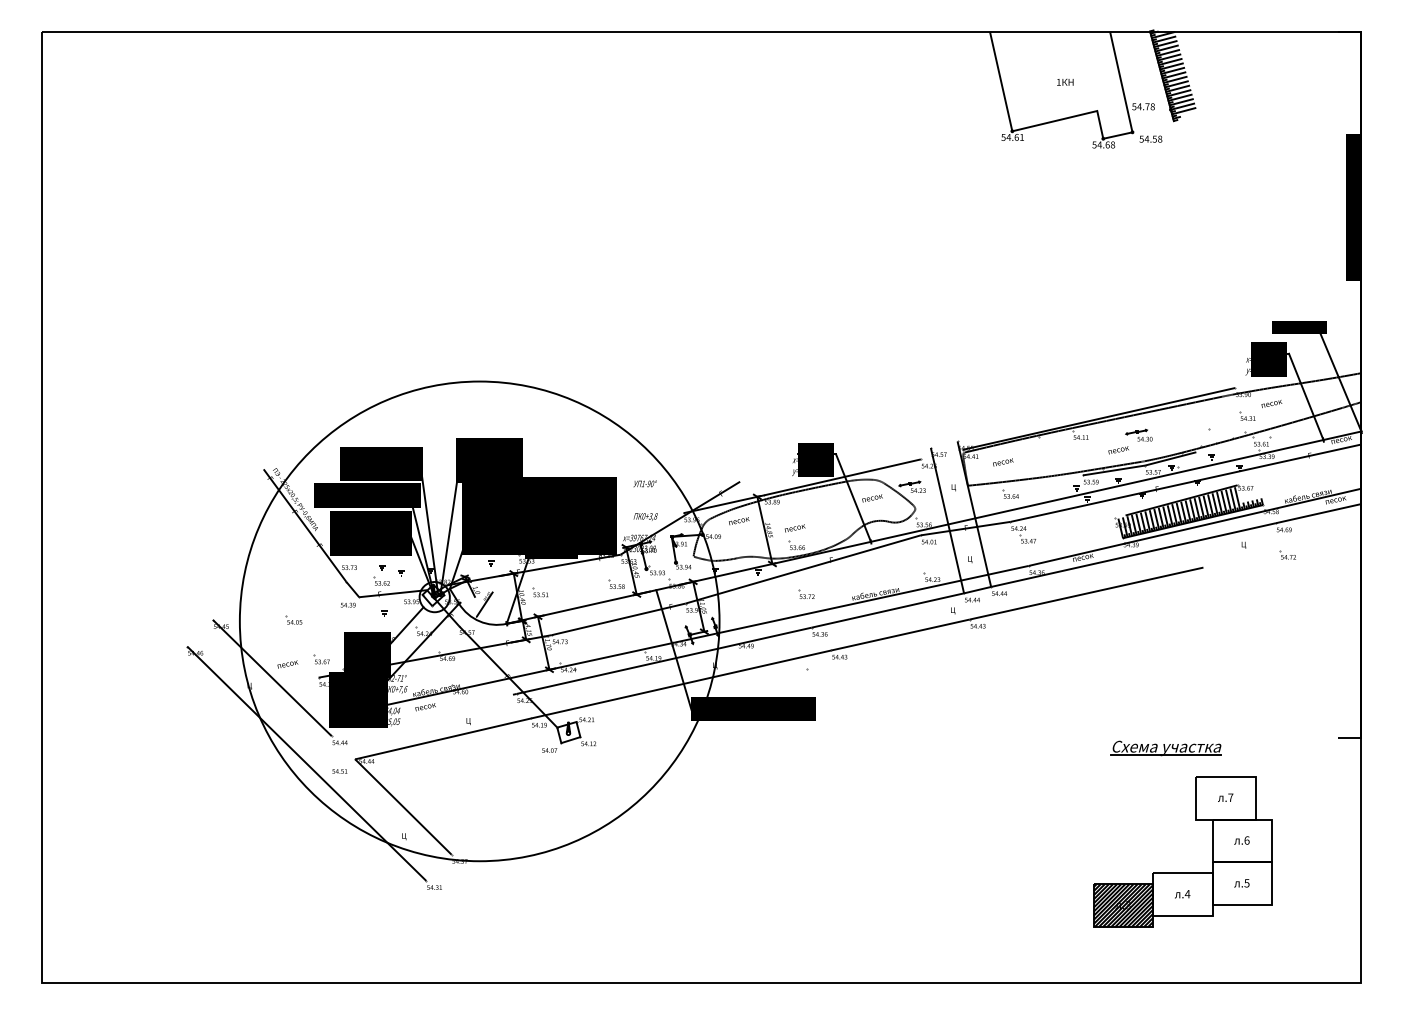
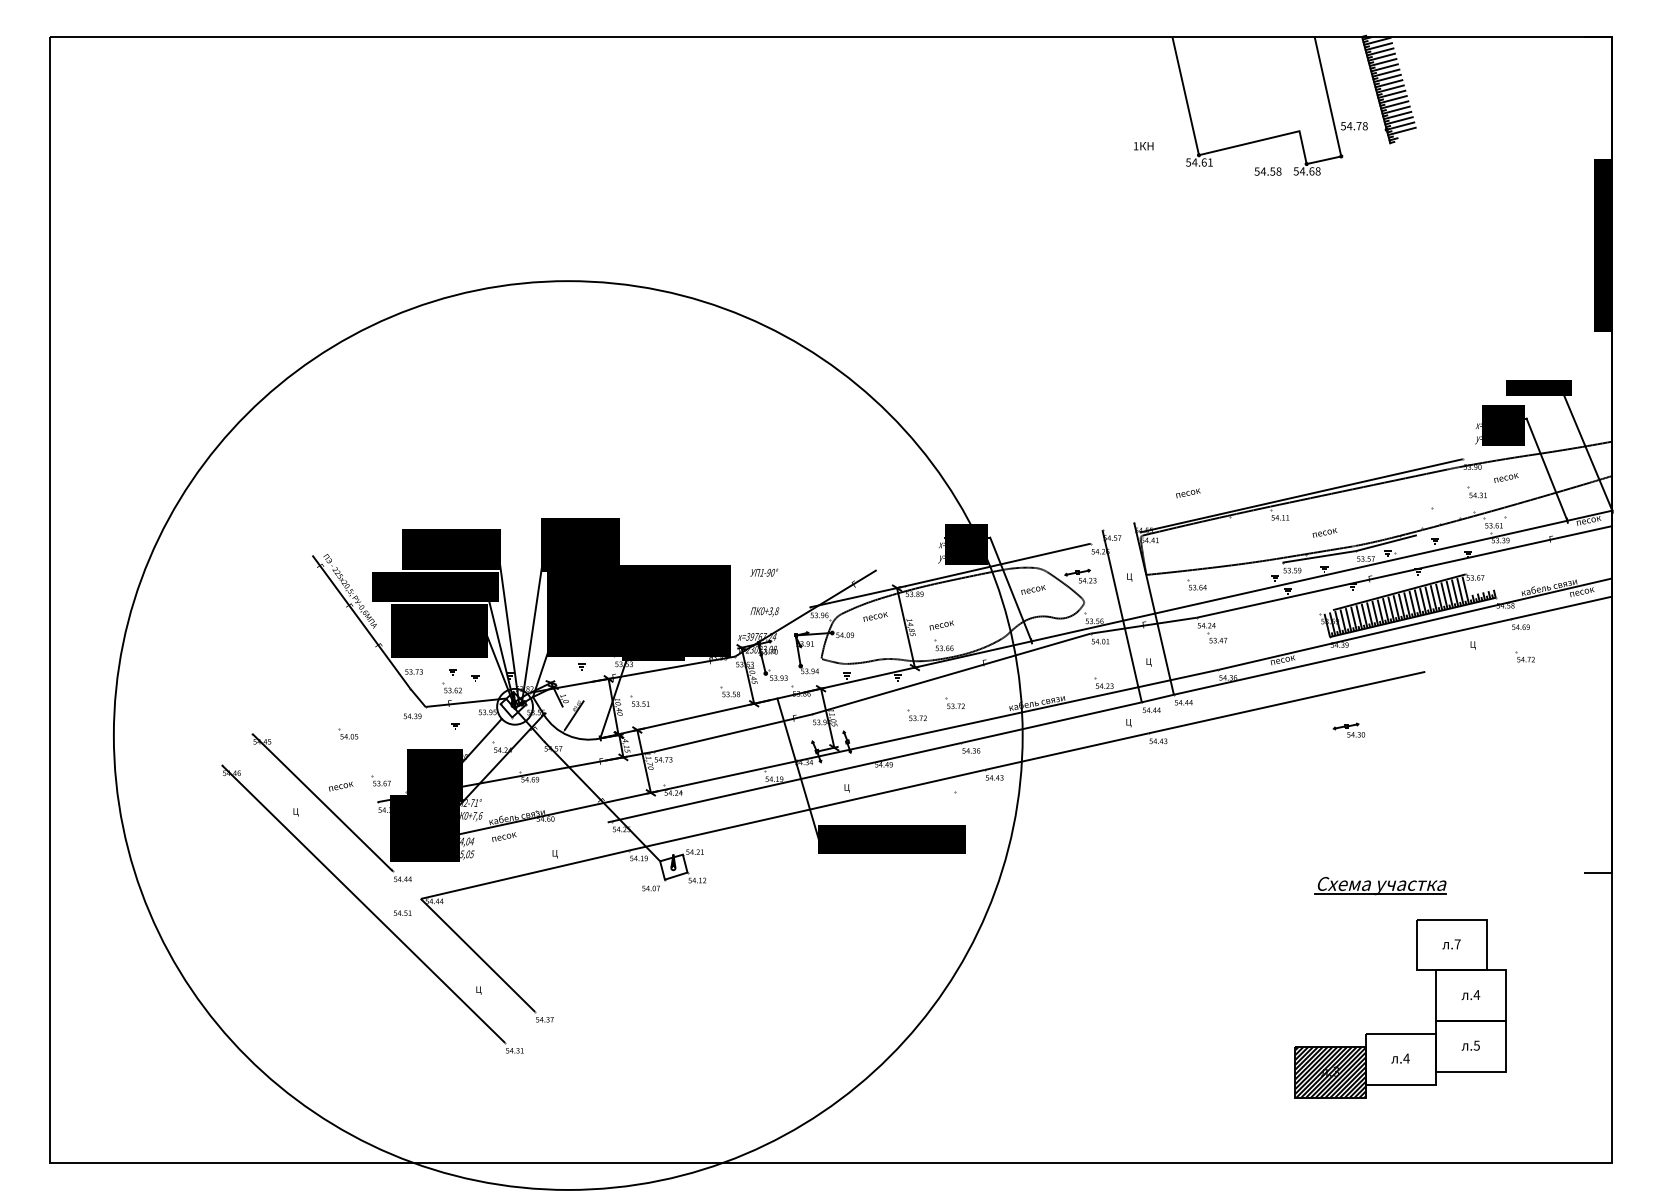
text: (1065, 82) -> (1143, 146), moved
text: (1150, 139) -> (1267, 171), moved
part: (1138, 434) -> (1348, 729), moved
text: (1003, 462) -> (1188, 493), moved
part: (773, 604) -> (916, 715), added
circle: (479, 621) -> (568, 735), size x1.6
text: (1246, 840) -> (1476, 995), .6 -> .4

